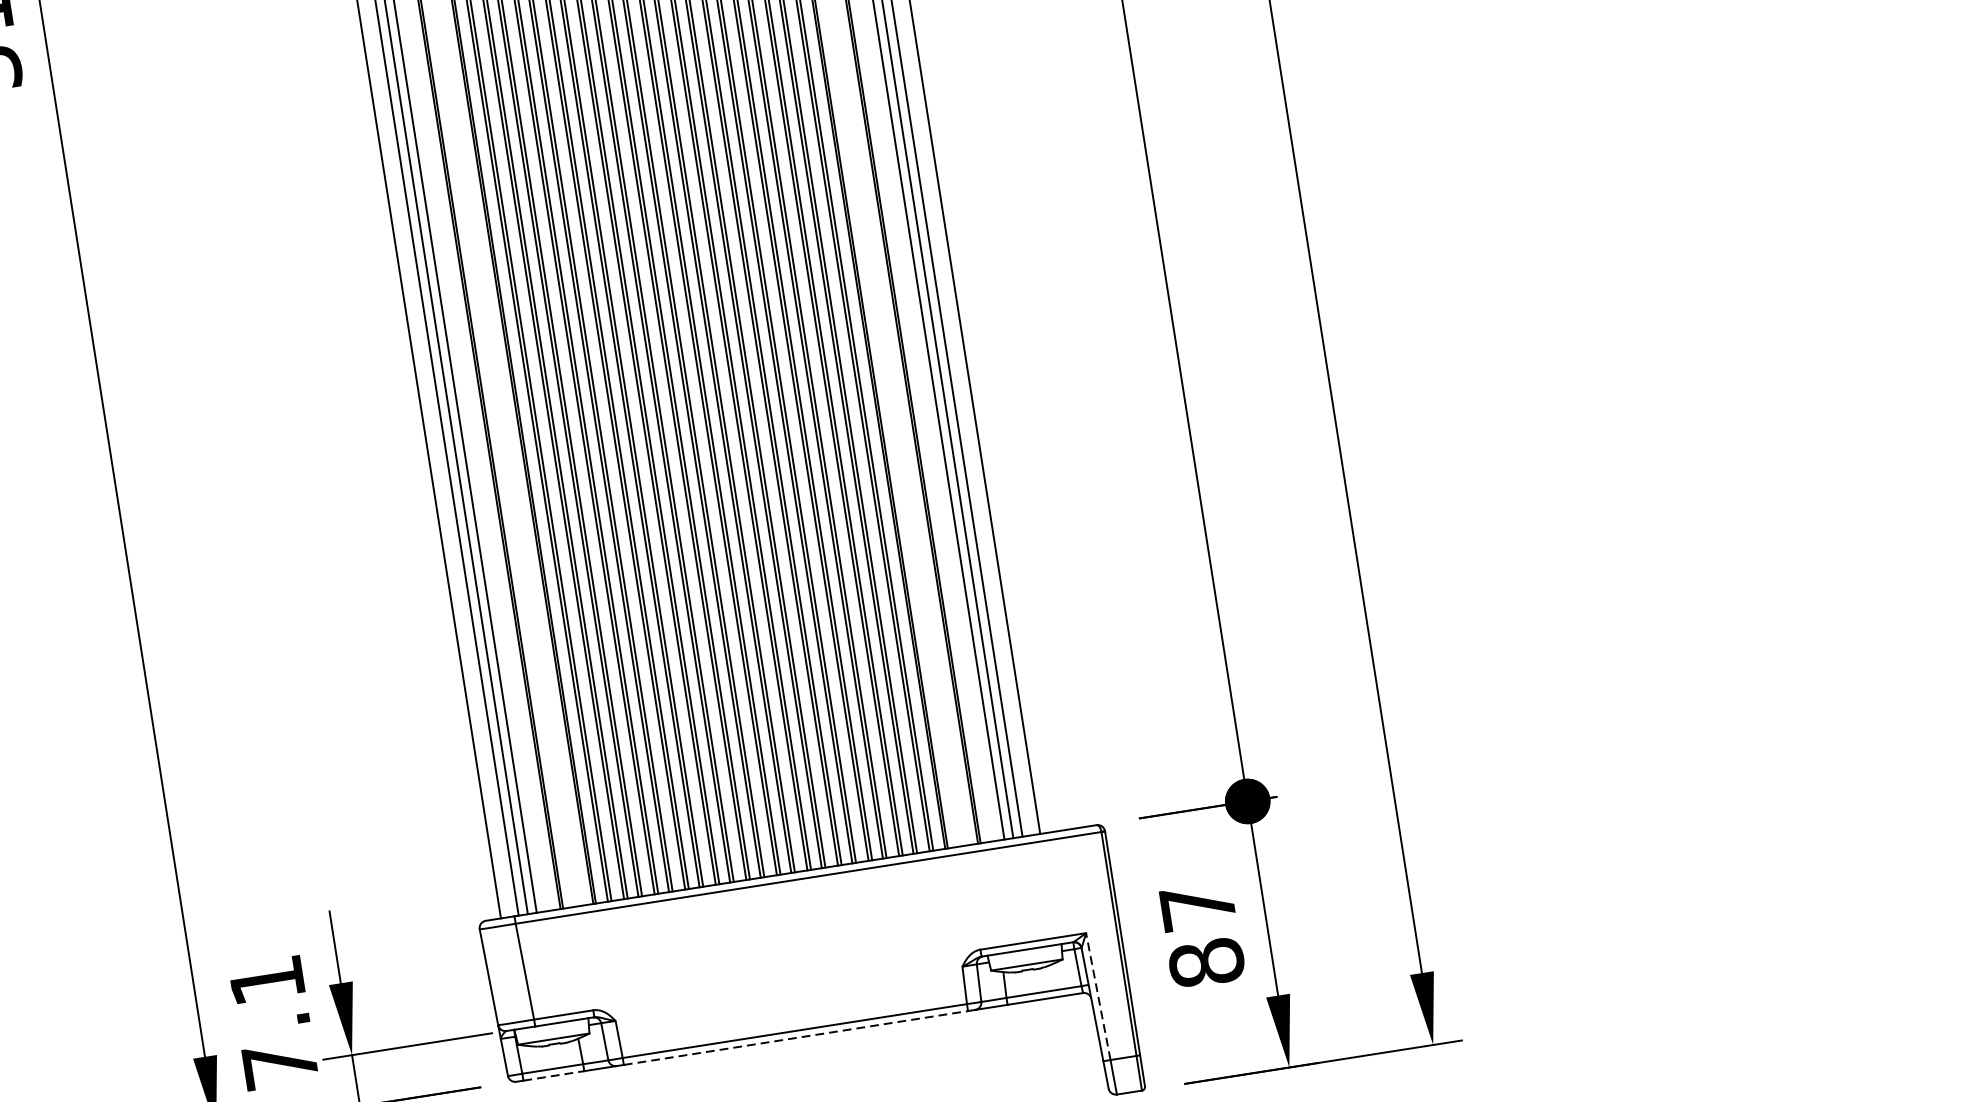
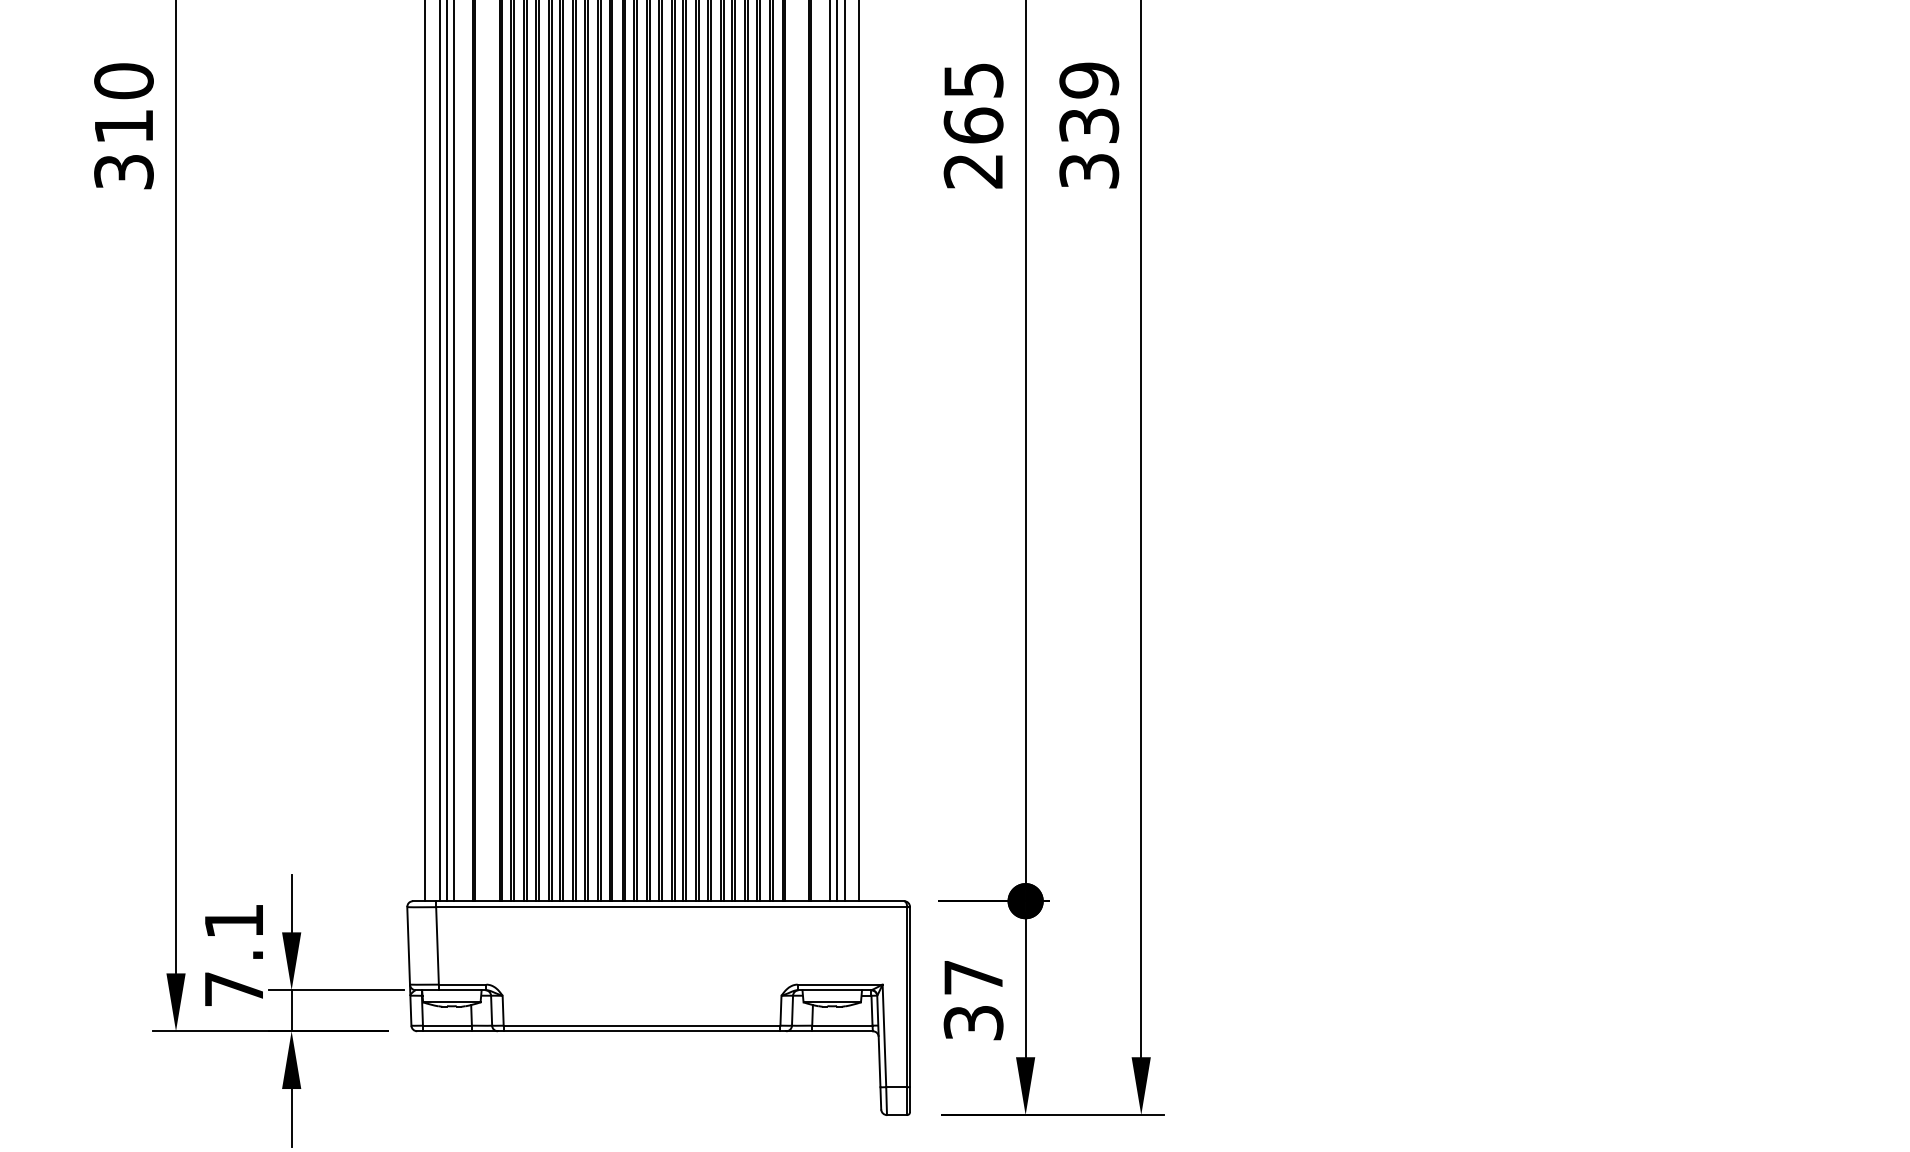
text: (1206, 962) -> (973, 1022), 87 -> 37
line: (1098, 996) -> (884, 1035), dashed -> solid
line: (796, 1038) -> (642, 1031), dashed -> solid
line: (553, 1076) -> (447, 1031), dashed -> solid

